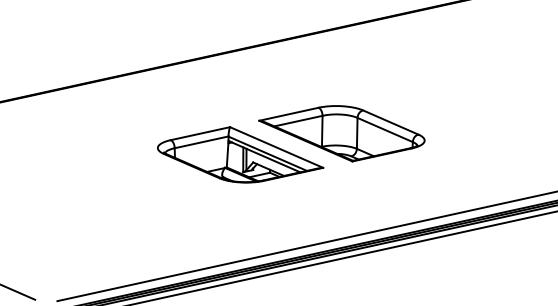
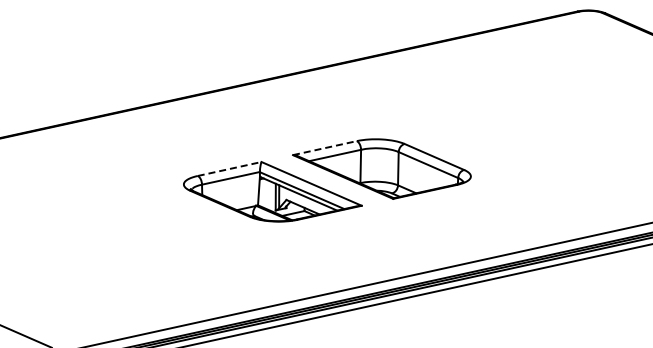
line: (288, 114) -> (324, 148), solid -> dashed
line: (200, 134) -> (229, 169), solid -> dashed

